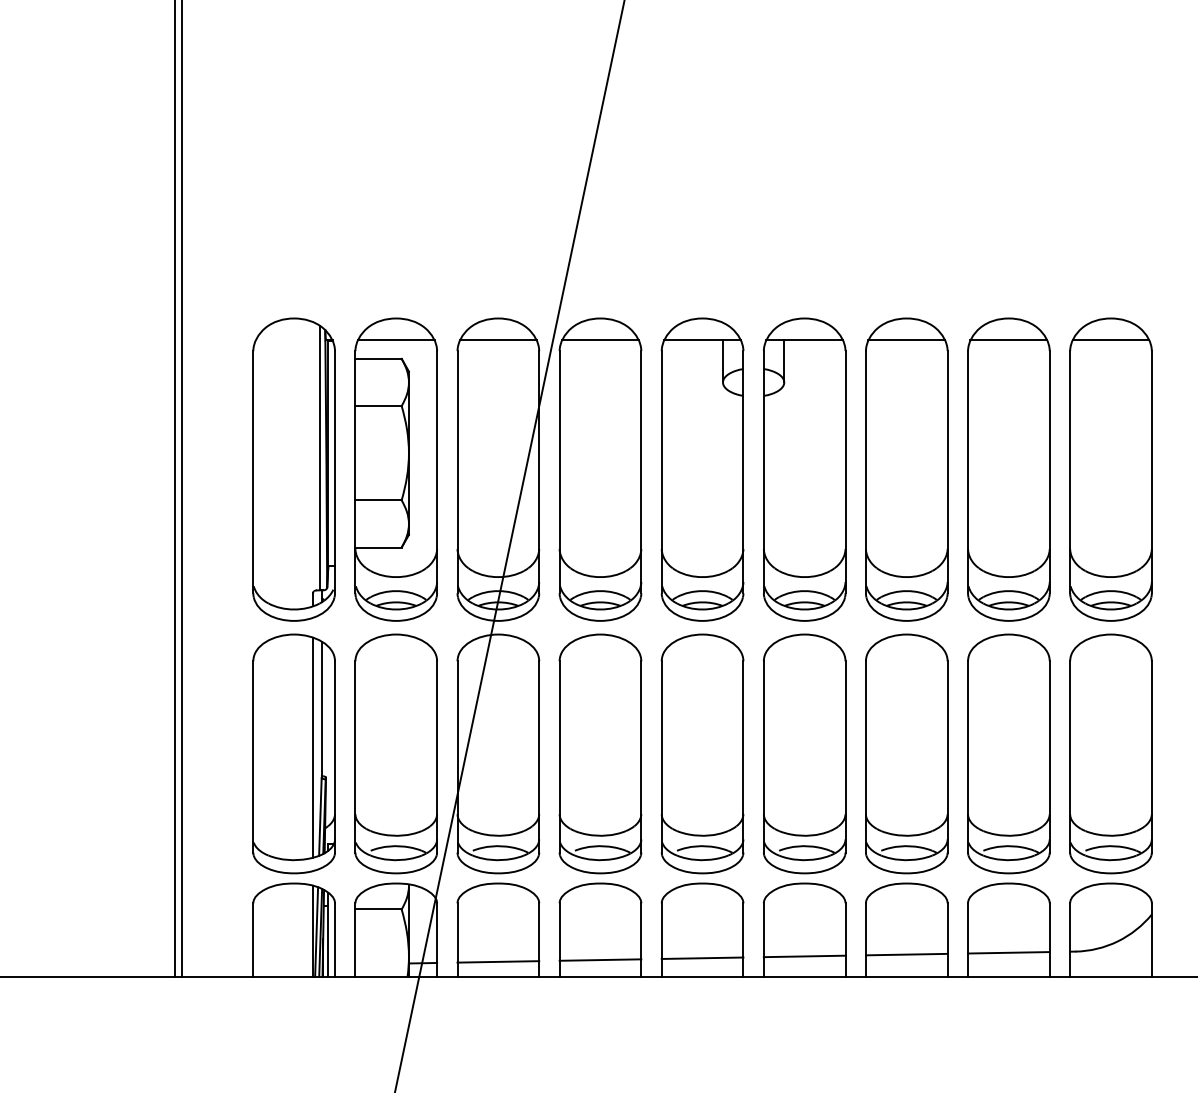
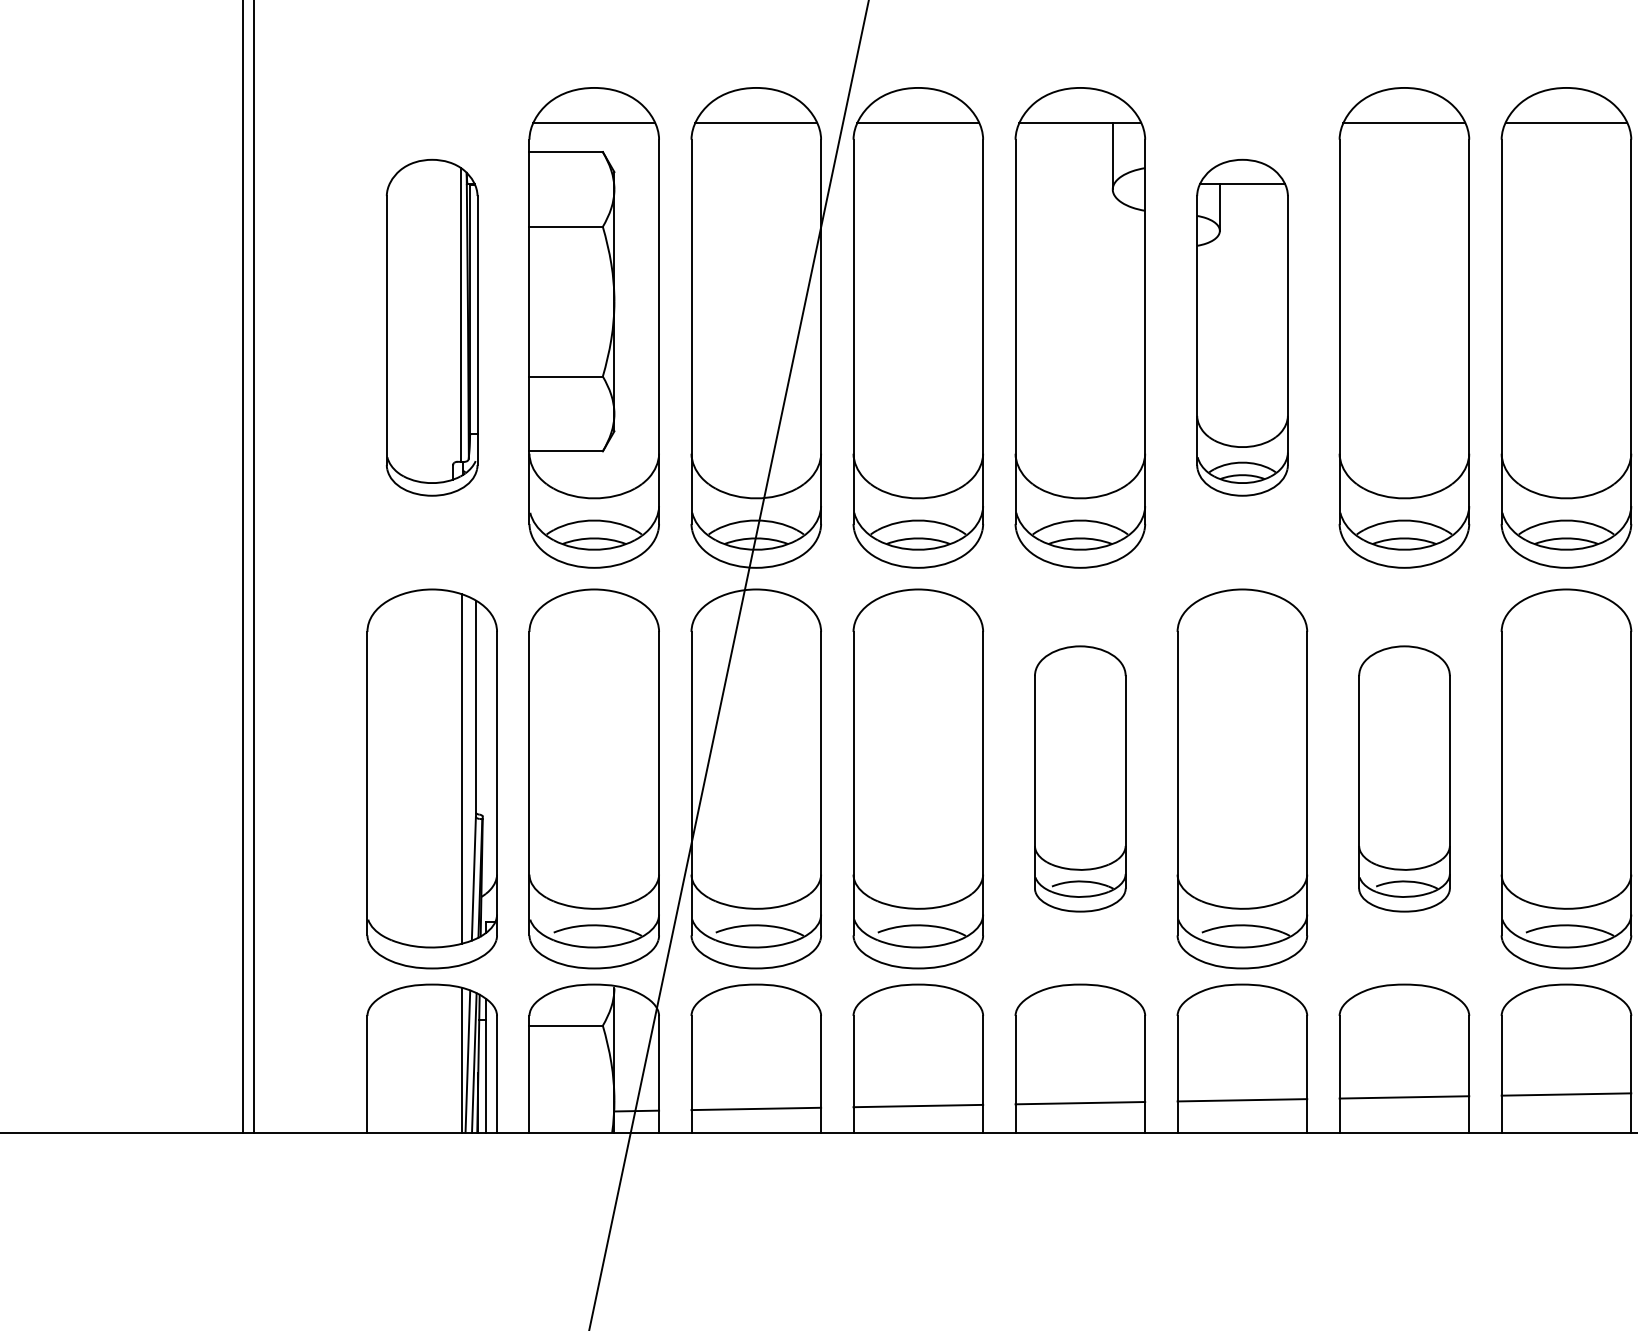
part: (293, 469) -> (431, 327), size x0.7
part: (804, 469) -> (1242, 327), size x0.7
part: (702, 753) -> (1080, 778), size x0.7
part: (906, 753) -> (1403, 778), size x0.7

